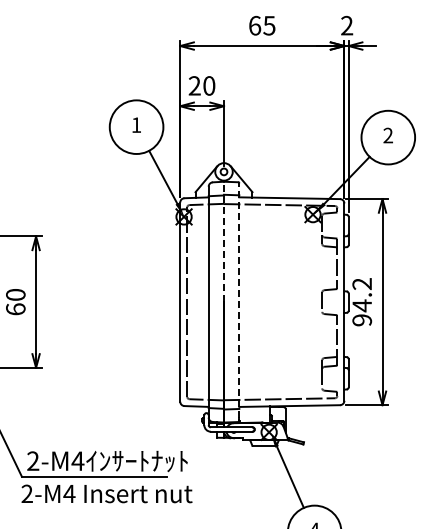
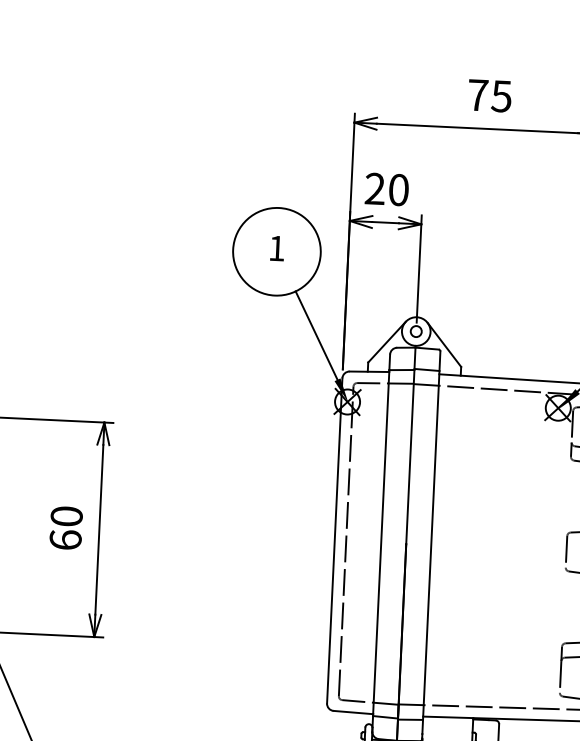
text: (255, 25) -> (478, 94), 65 -> 75
line: (224, 241) -> (411, 445), dashed -> solid
line: (239, 299) -> (431, 541), dashed -> solid

